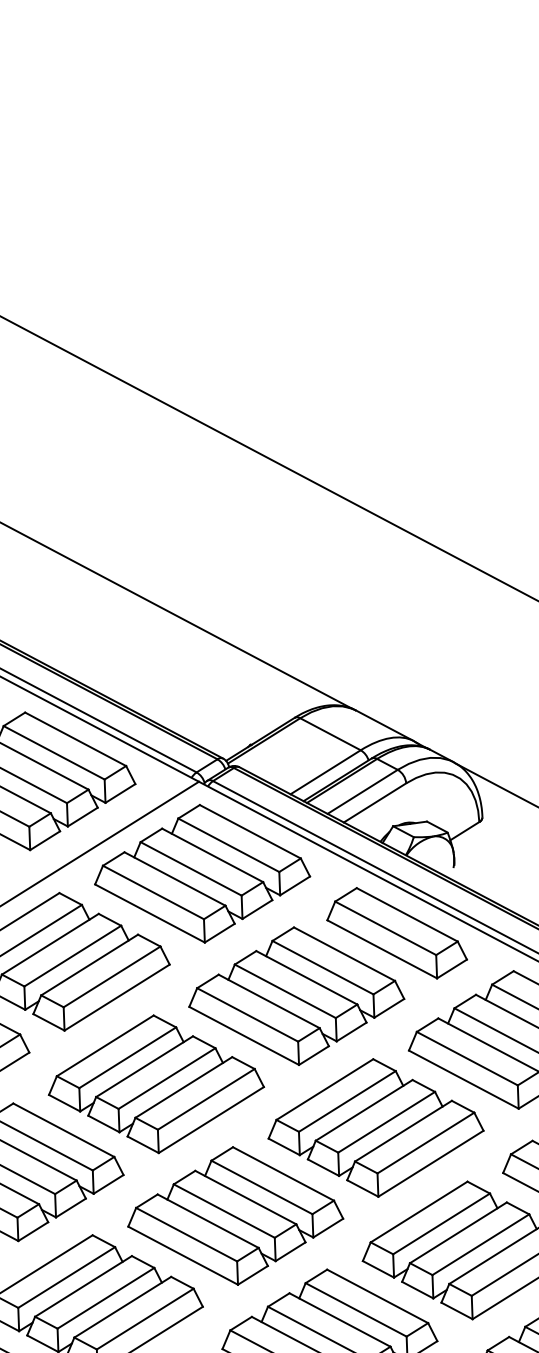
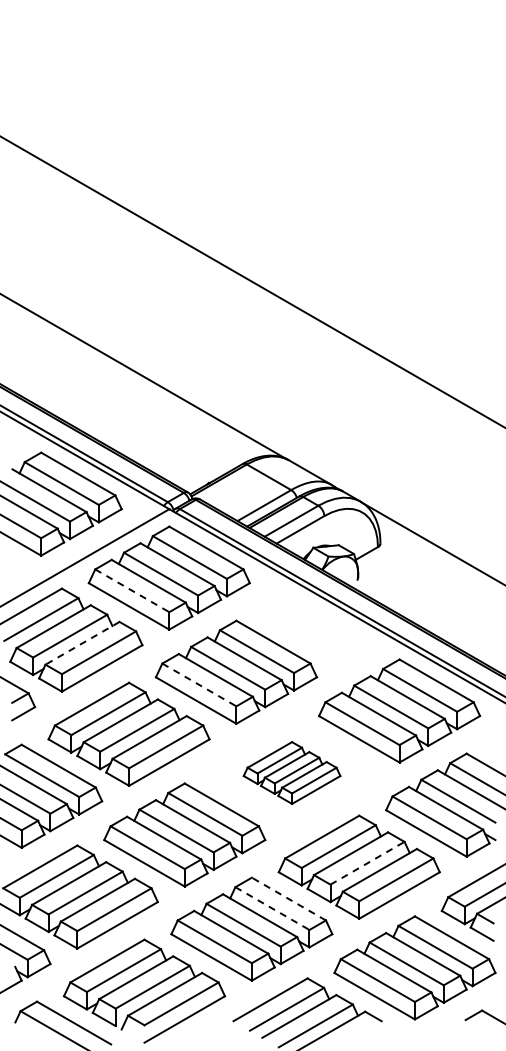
line: (153, 892) -> (132, 590), solid -> dashed
part: (395, 932) -> (312, 627), removed
line: (89, 965) -> (82, 643), solid -> dashed
line: (247, 1014) -> (199, 684), solid -> dashed
part: (374, 1127) -> (291, 772), size x0.6
line: (480, 1245) -> (367, 863), solid -> dashed
line: (377, 1296) -> (288, 899), solid -> dashed
line: (356, 1309) -> (272, 908), solid -> dashed

